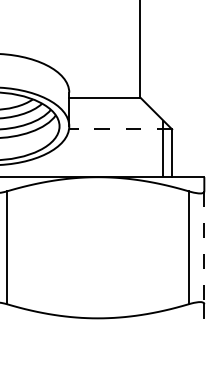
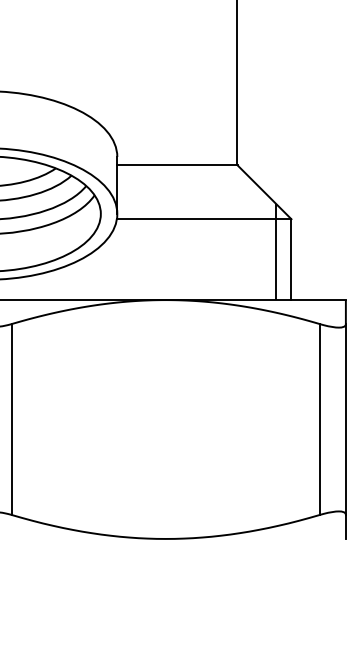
line: (120, 129) -> (203, 219), dashed -> solid
line: (204, 248) -> (346, 420), dashed -> solid

